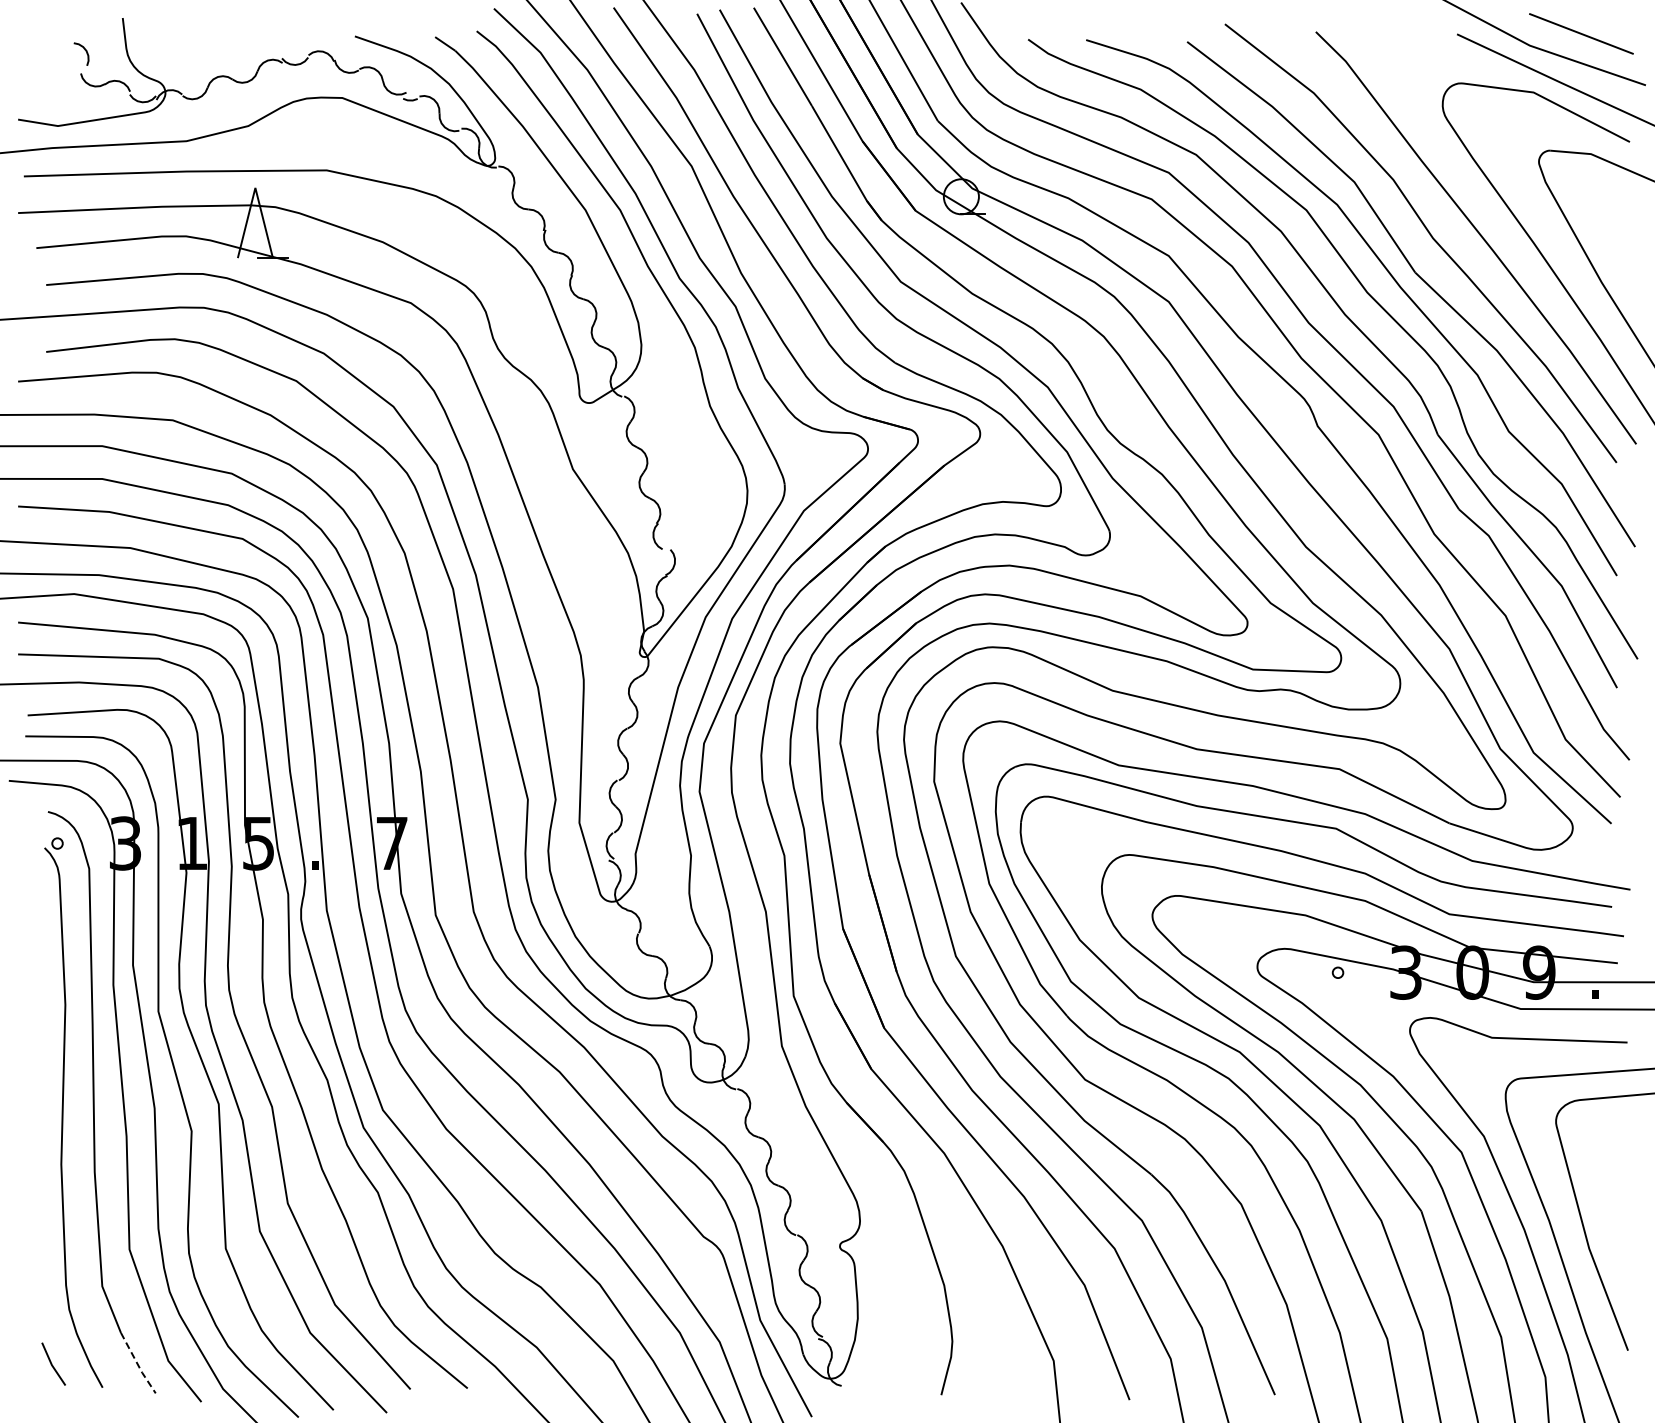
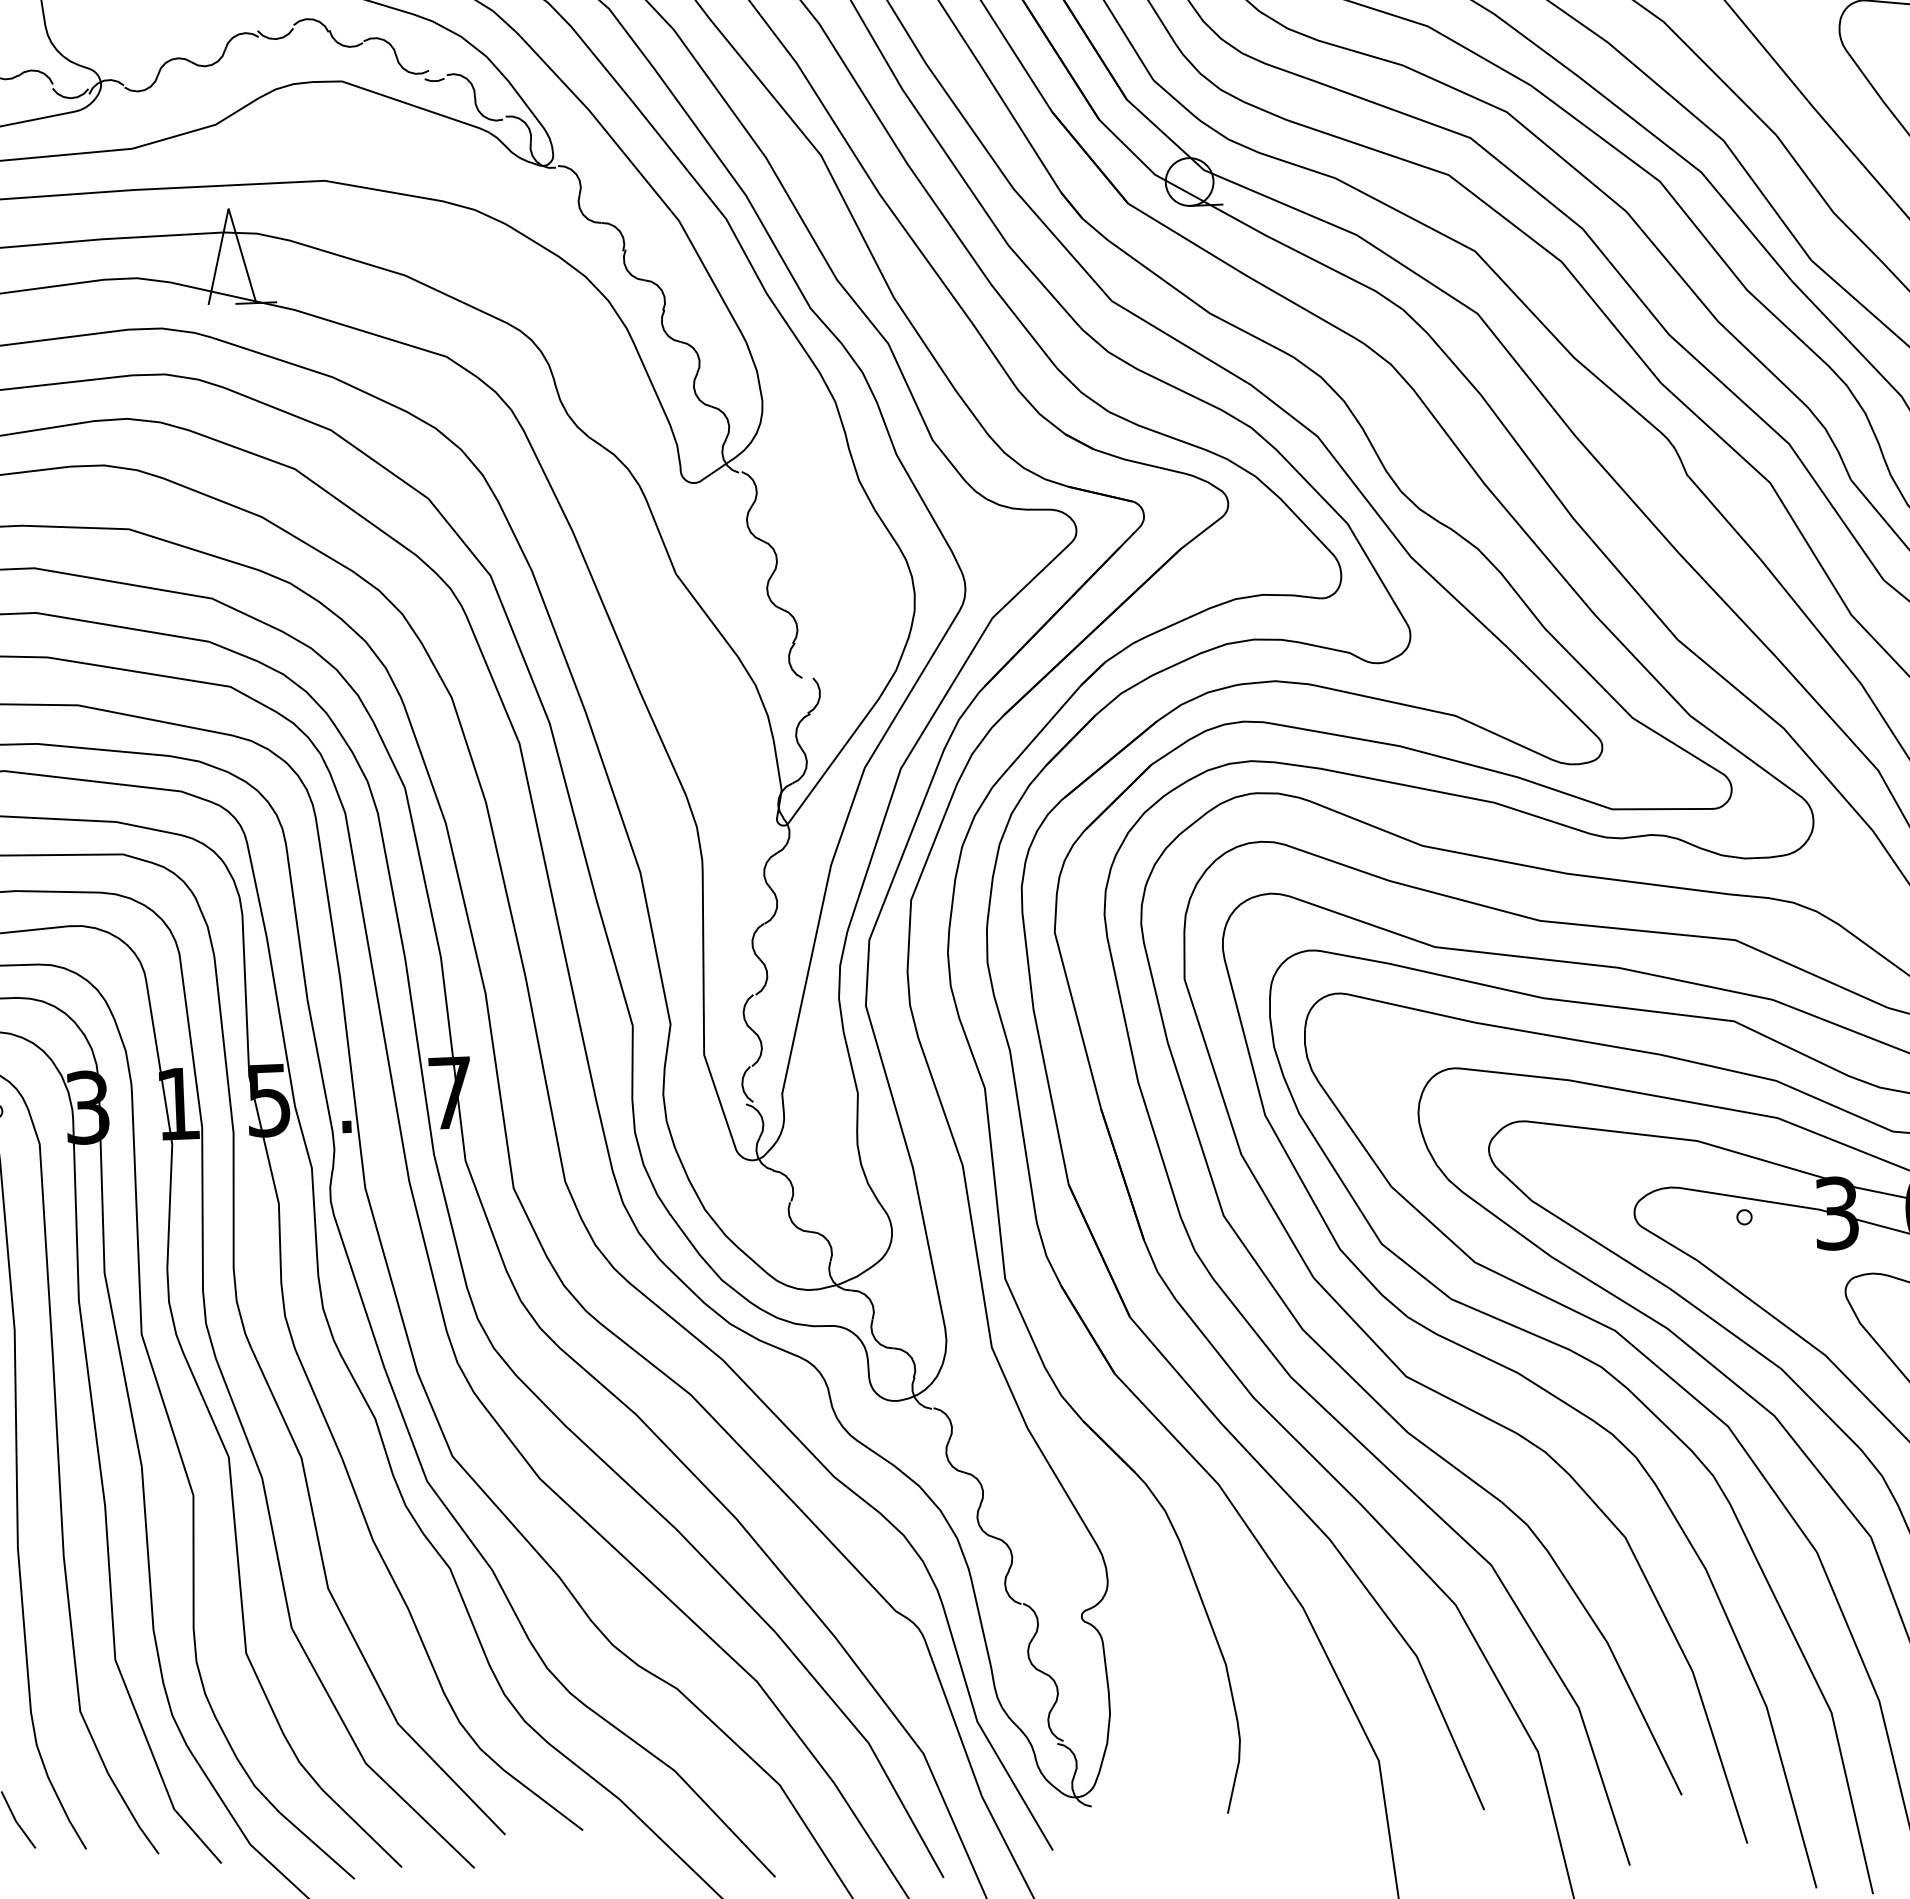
line: (137, 1364) -> (132, 1815), dashed -> solid

